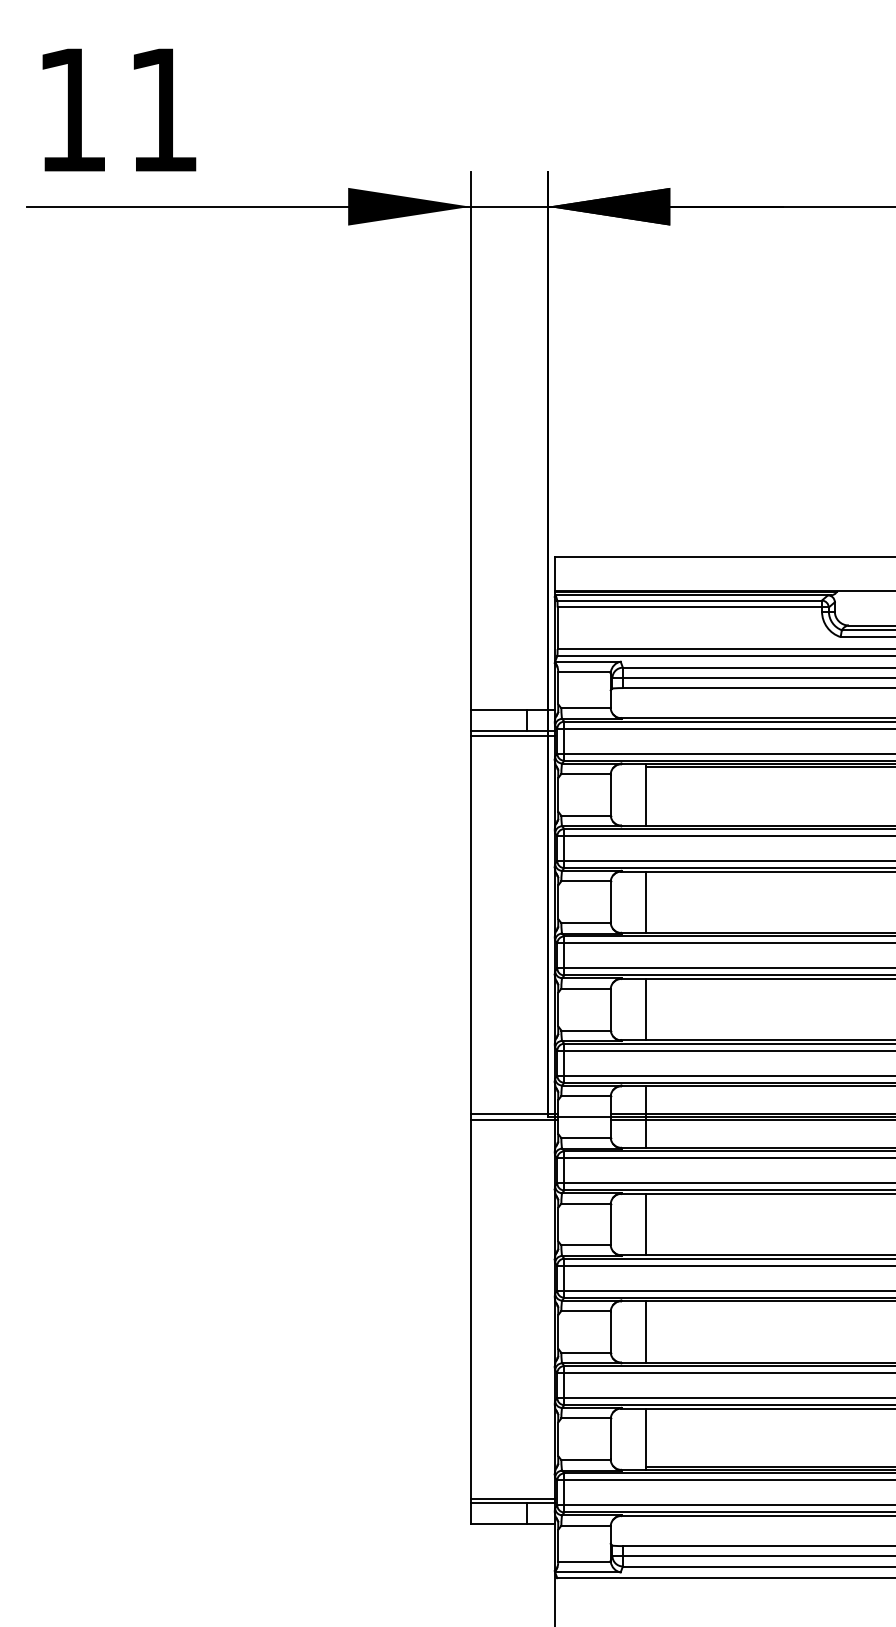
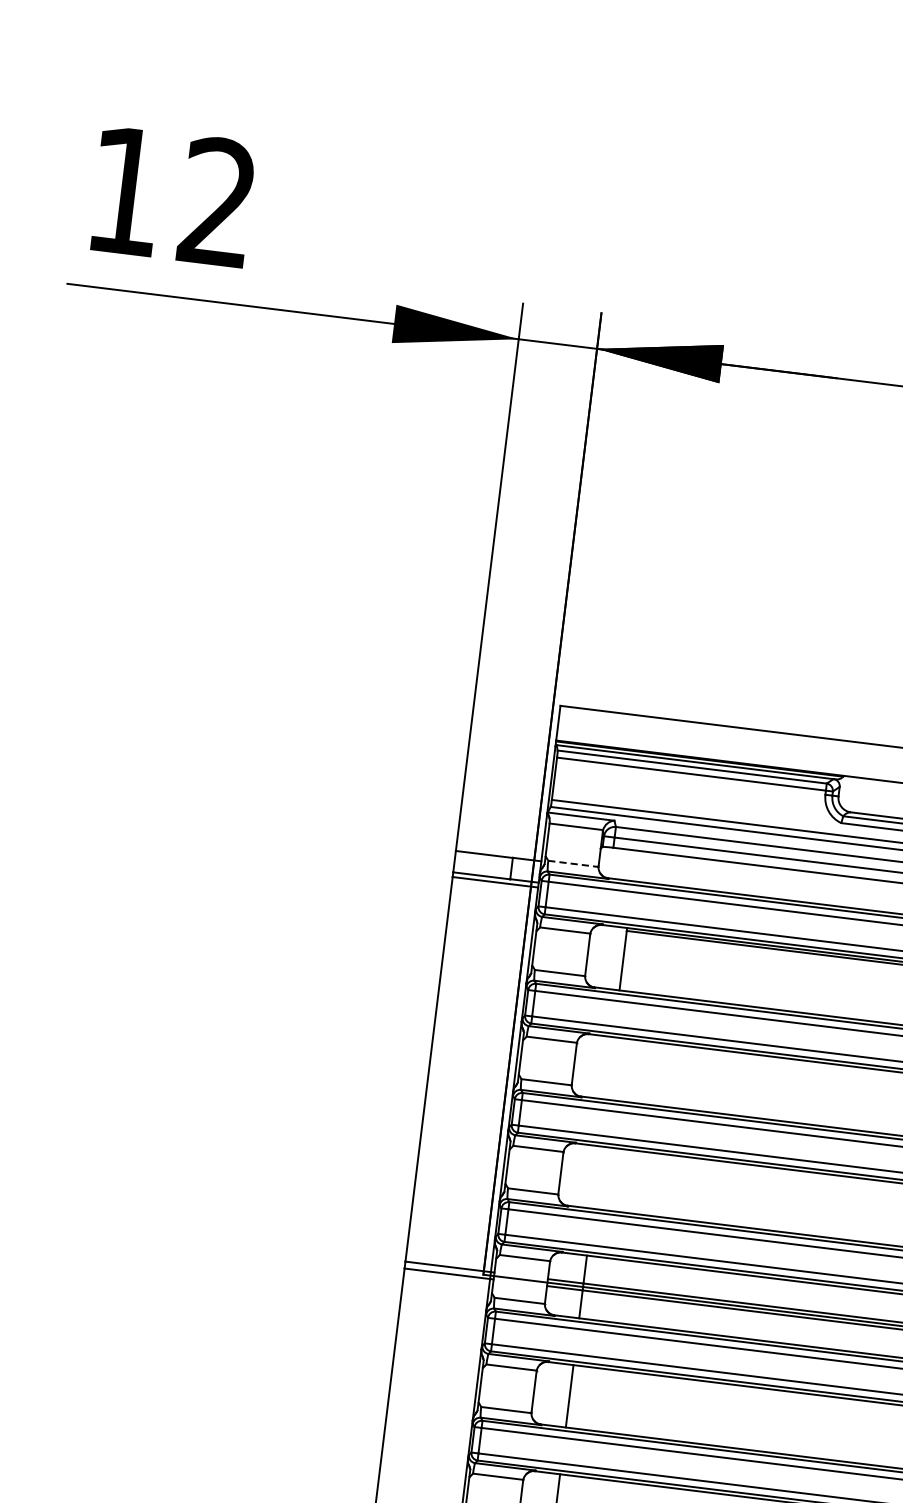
text: (162, 108) -> (217, 200), 11 -> 12
line: (586, 708) -> (573, 863), solid -> dashed
line: (645, 901) -> (609, 1067), removed
line: (645, 1009) -> (596, 1177), removed

